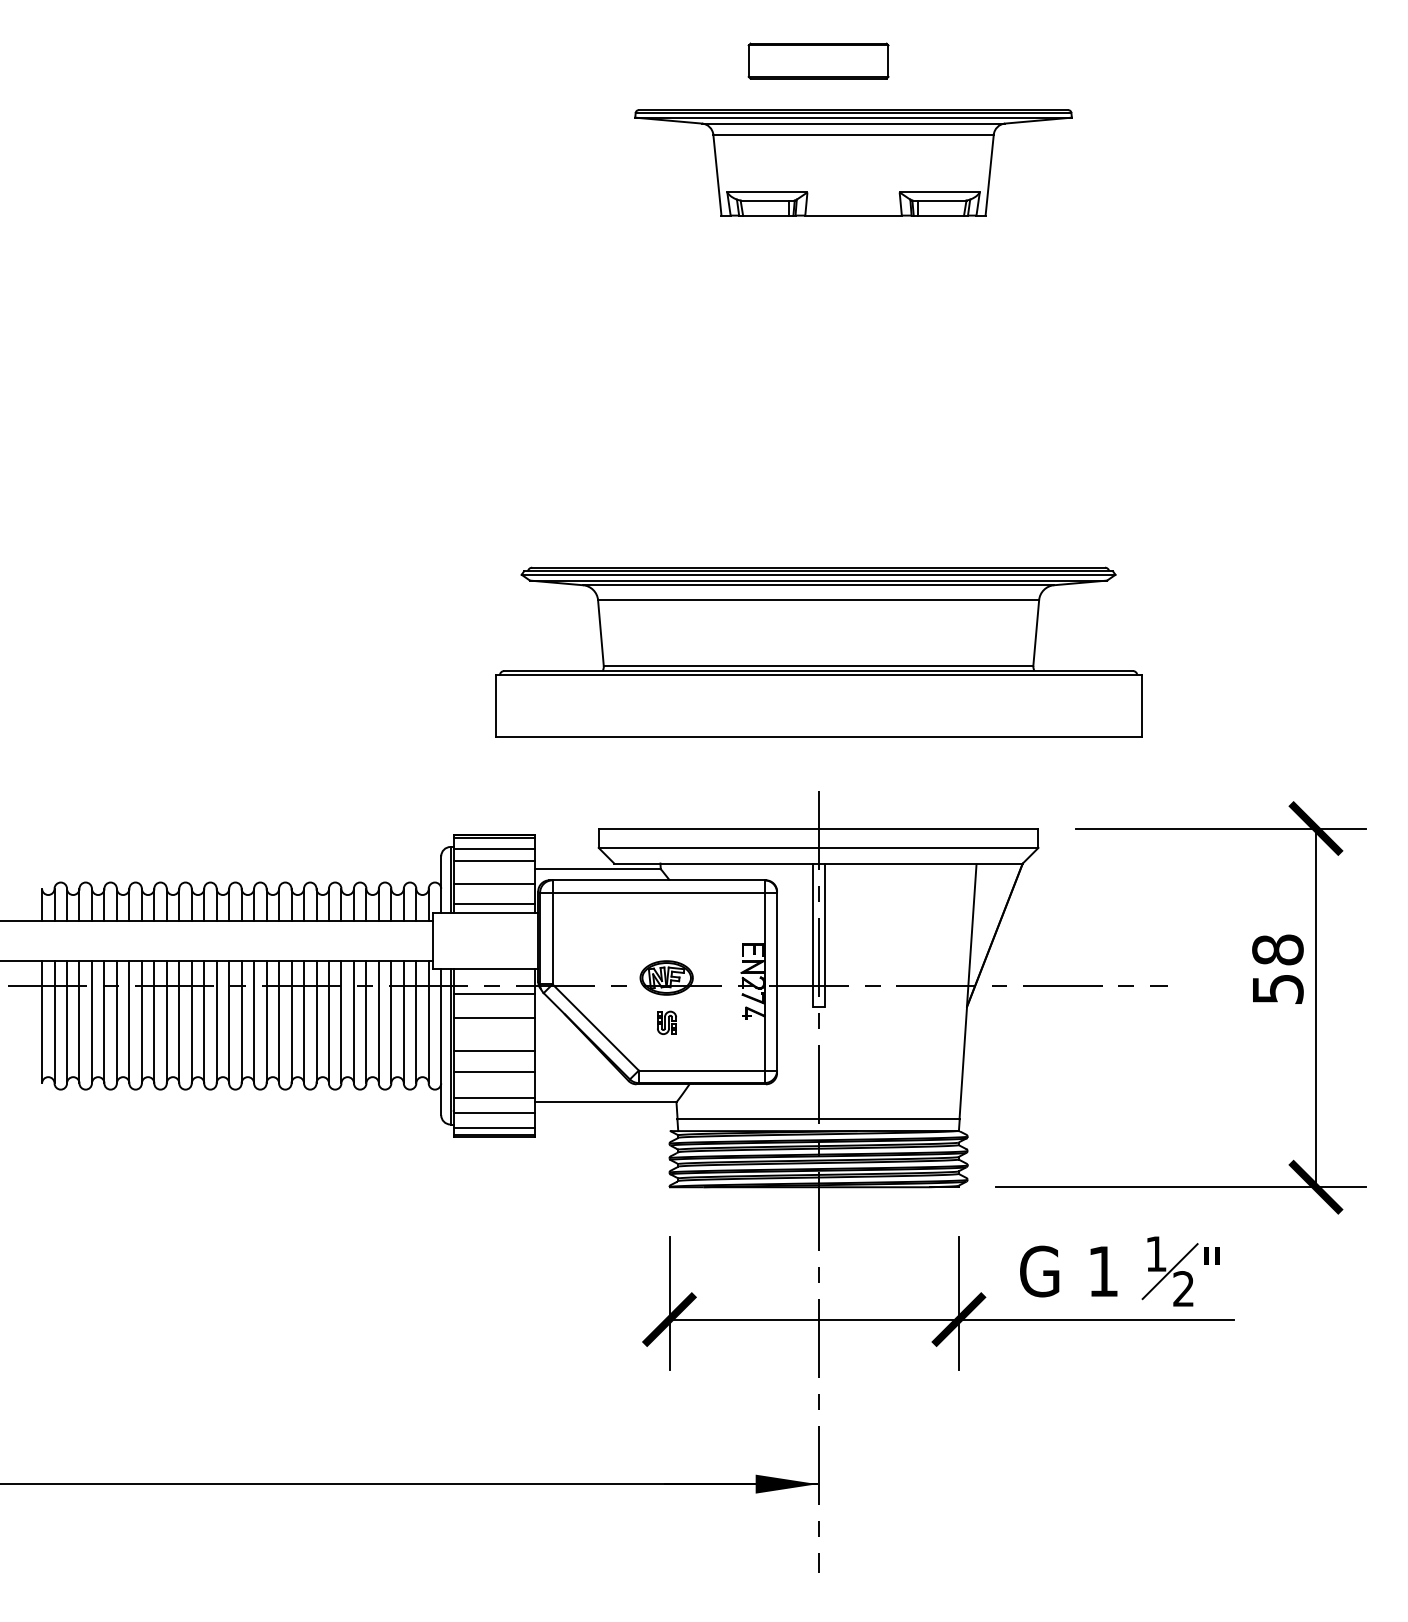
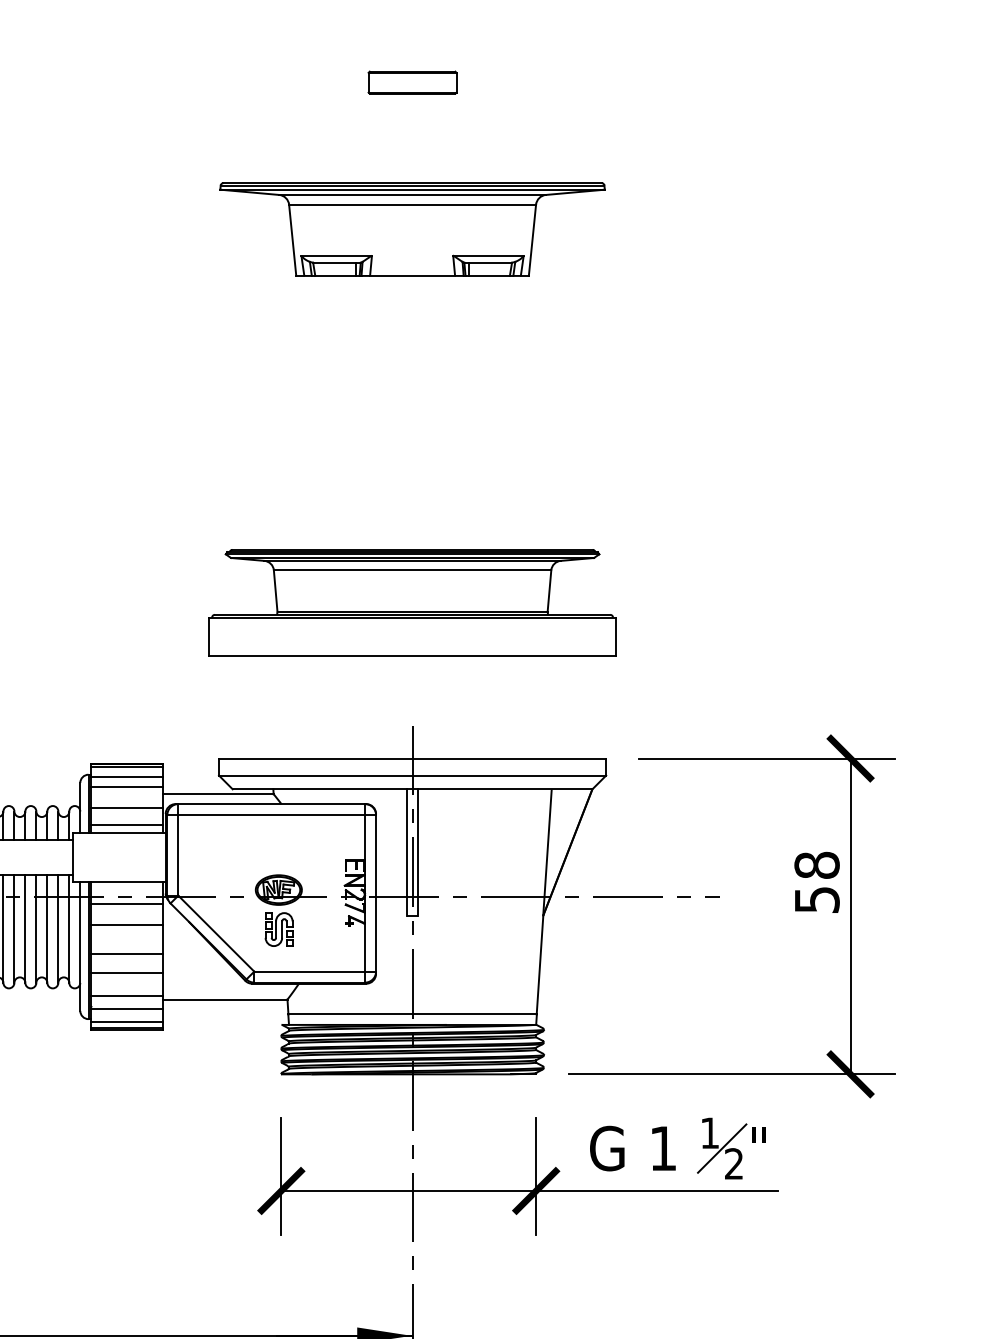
part: (818, 60) -> (412, 82), size x0.71
part: (853, 162) -> (412, 229), moved
part: (818, 651) -> (412, 602), size x0.71
part: (666, 1022) -> (278, 929), size x1.67

